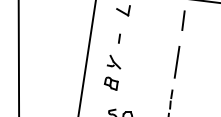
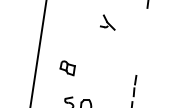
line: (119, 38) -> (76, 17), removed
part: (113, 61) -> (107, 21), moved
line: (176, 61) -> (140, 43), removed

